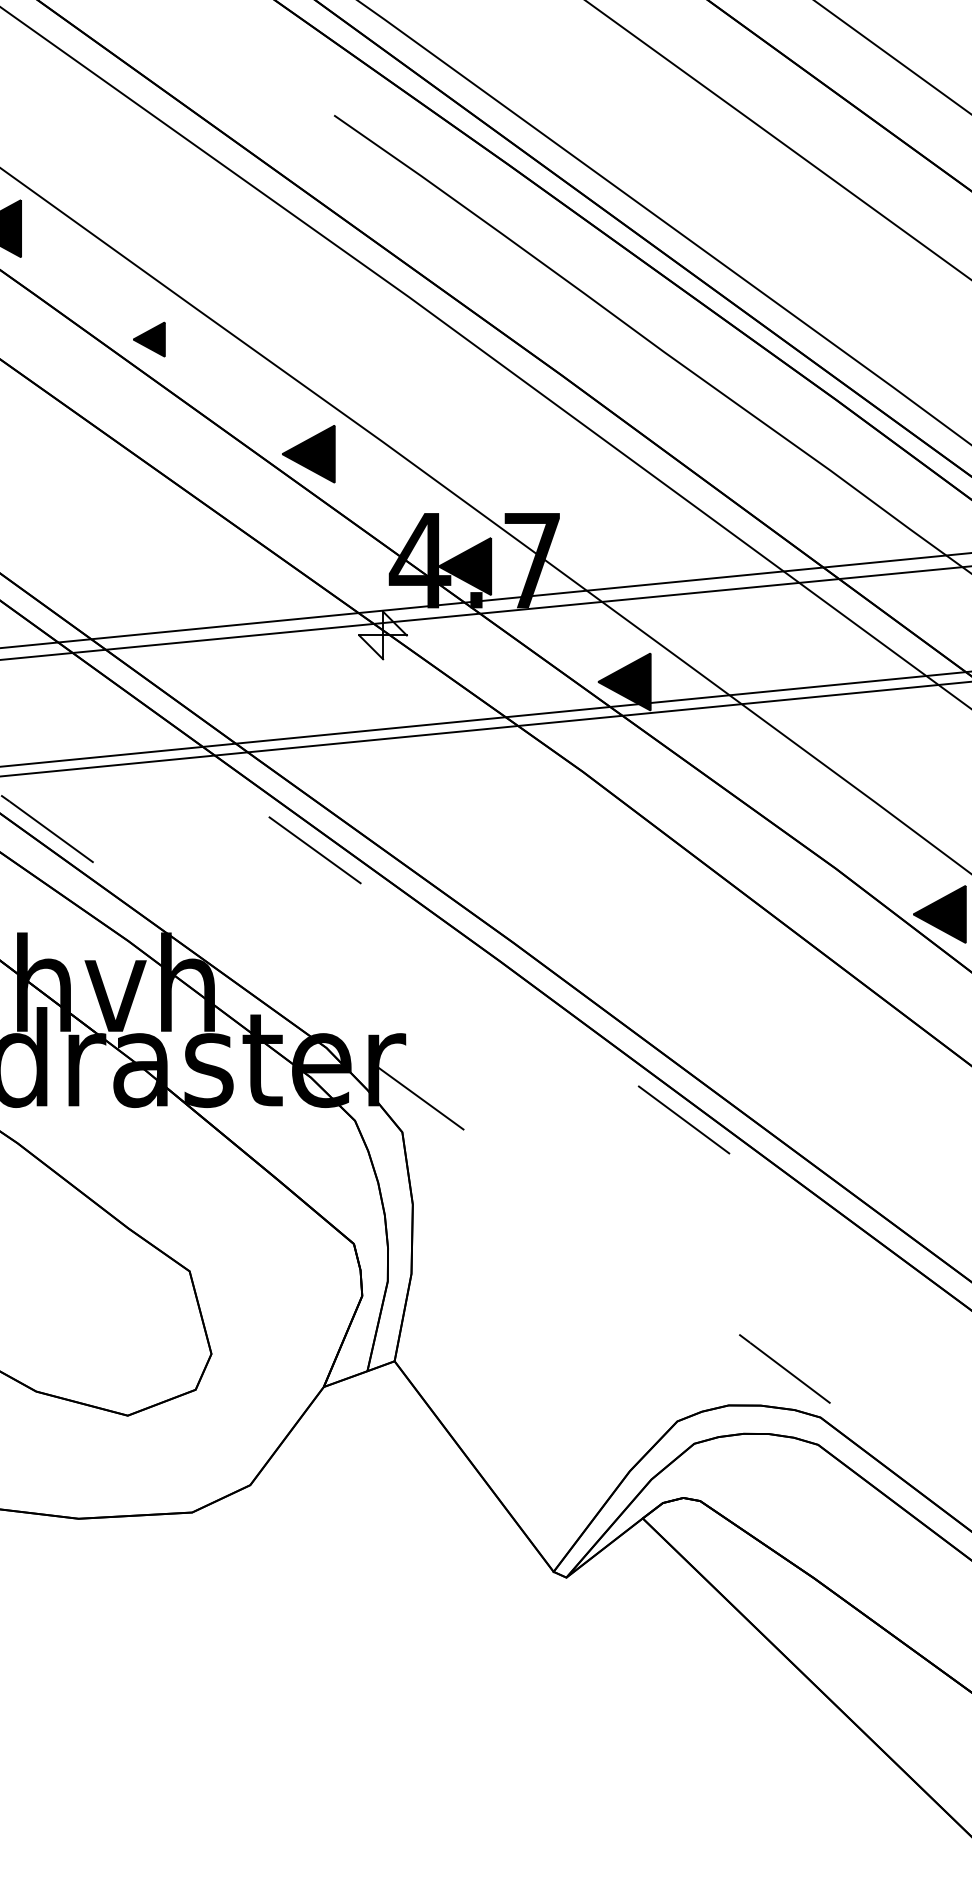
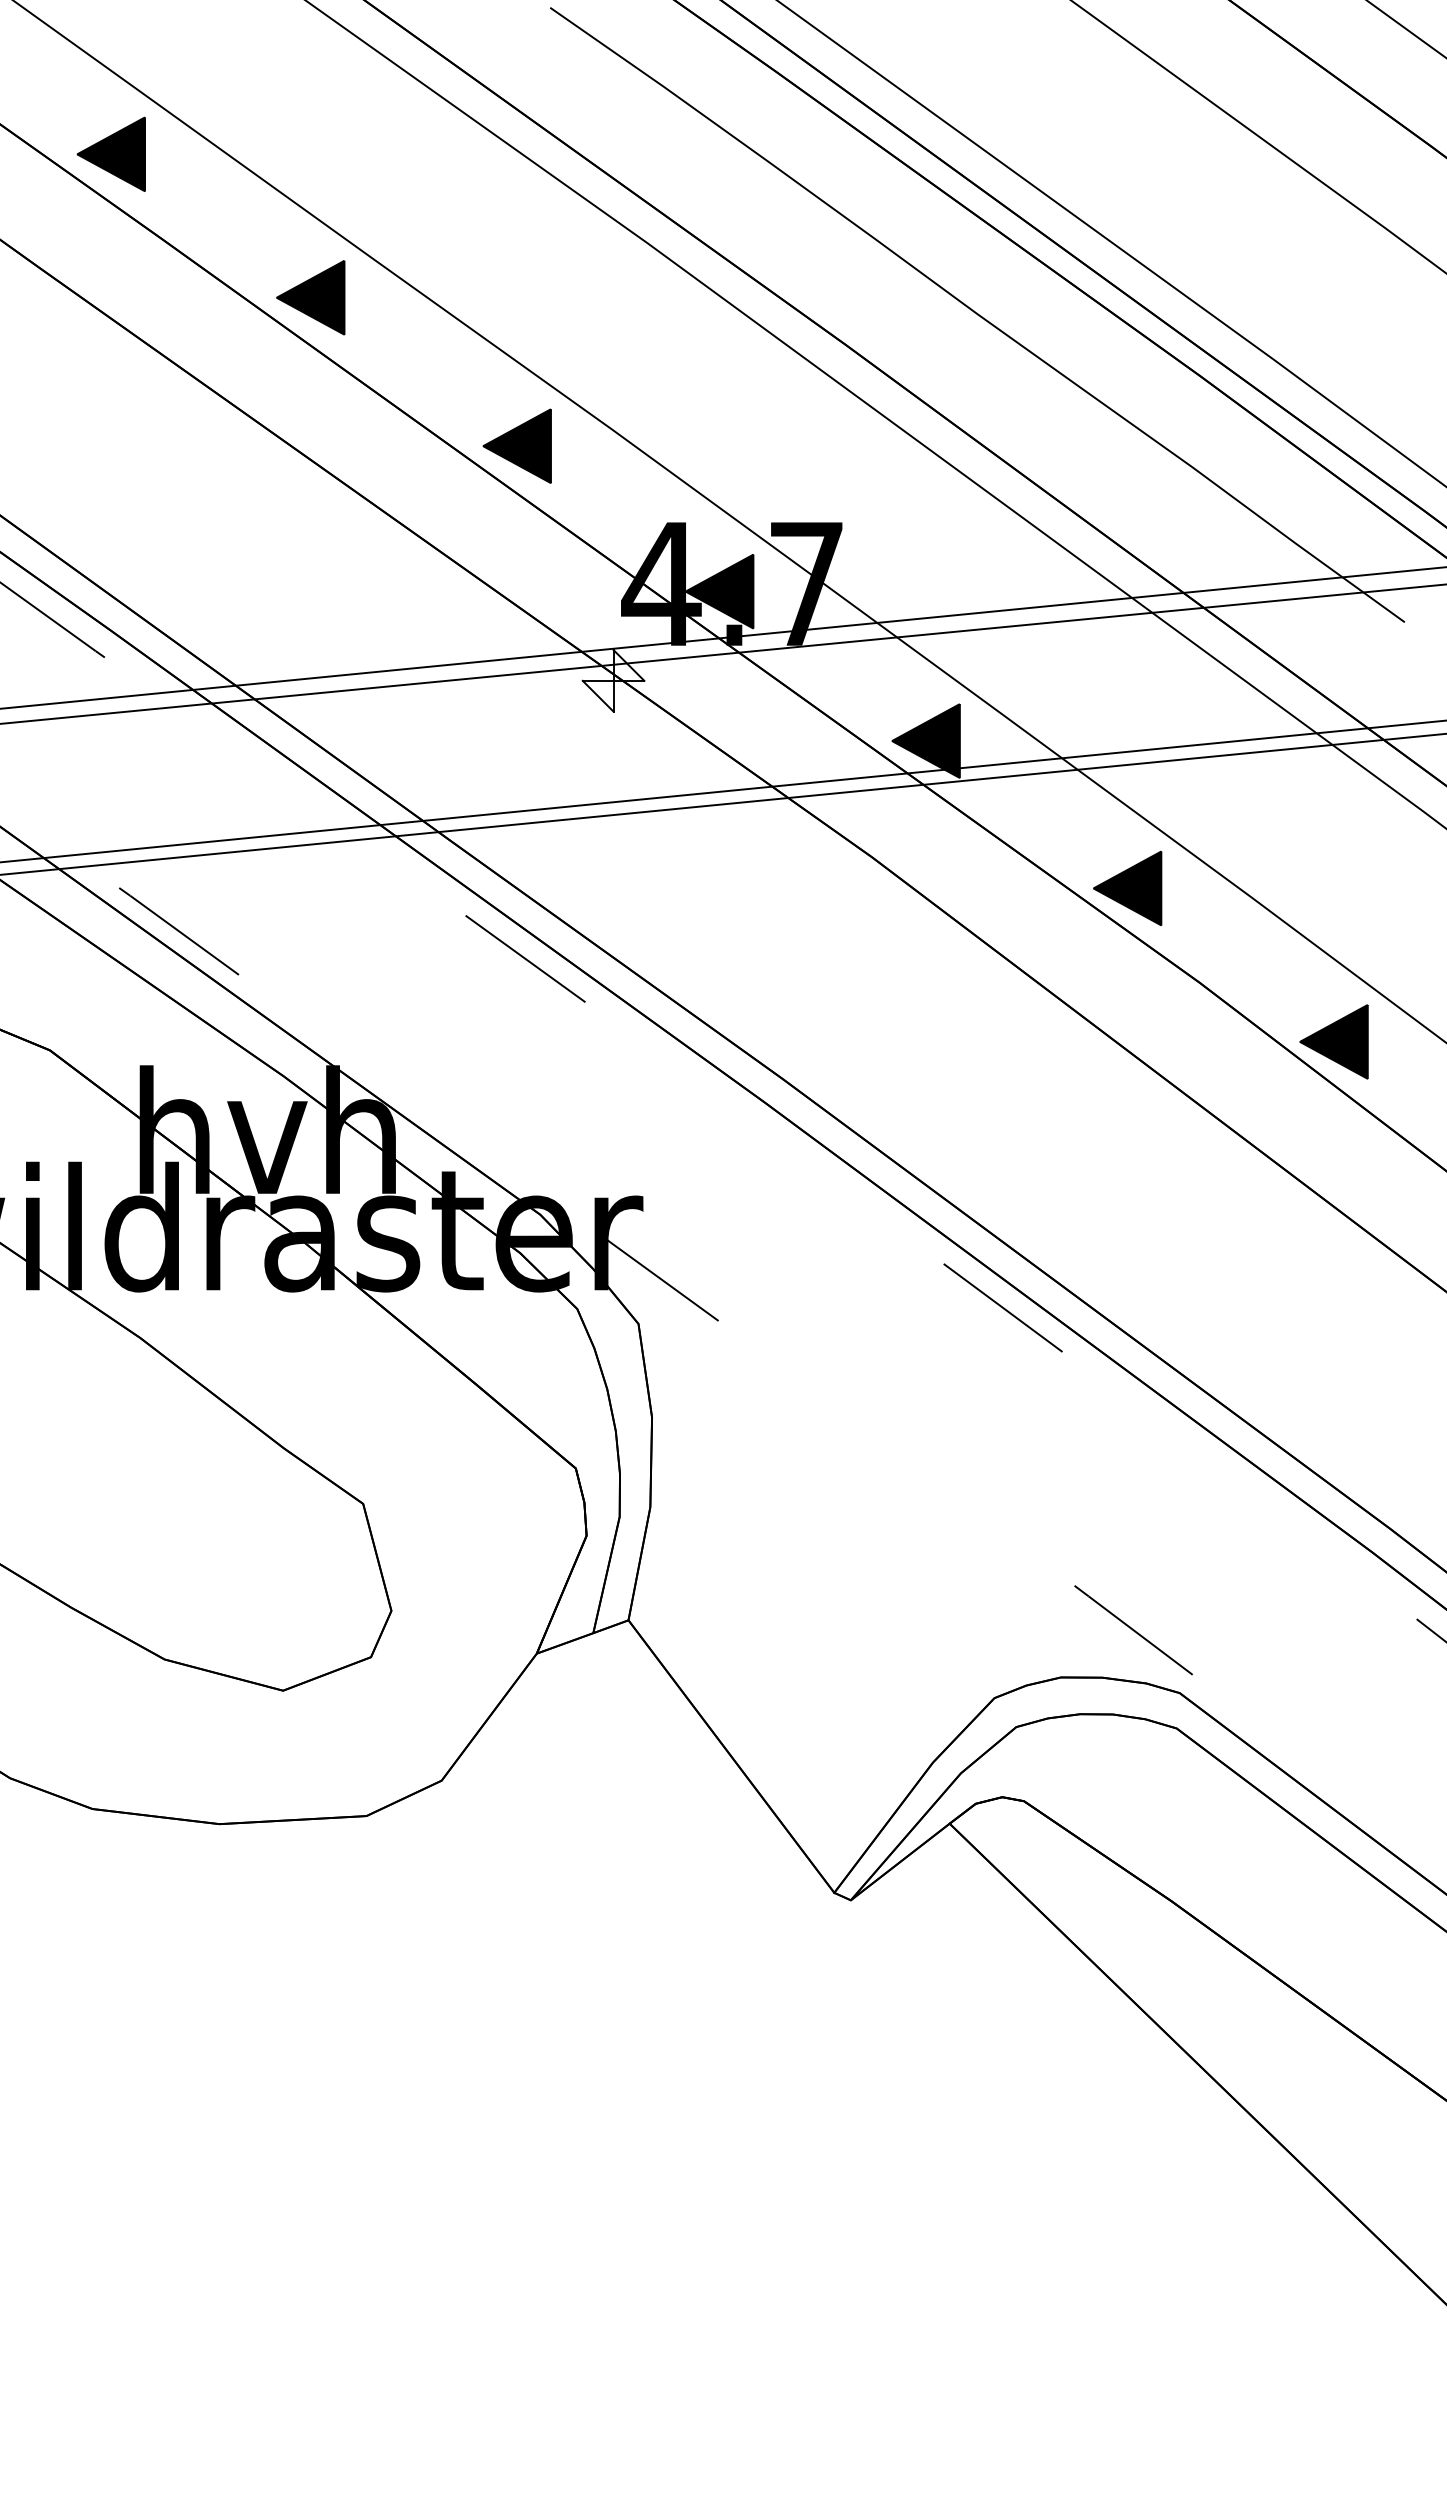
part: (148, 339) -> (310, 297), size x1.67
part: (780, 795) -> (1127, 887), added

